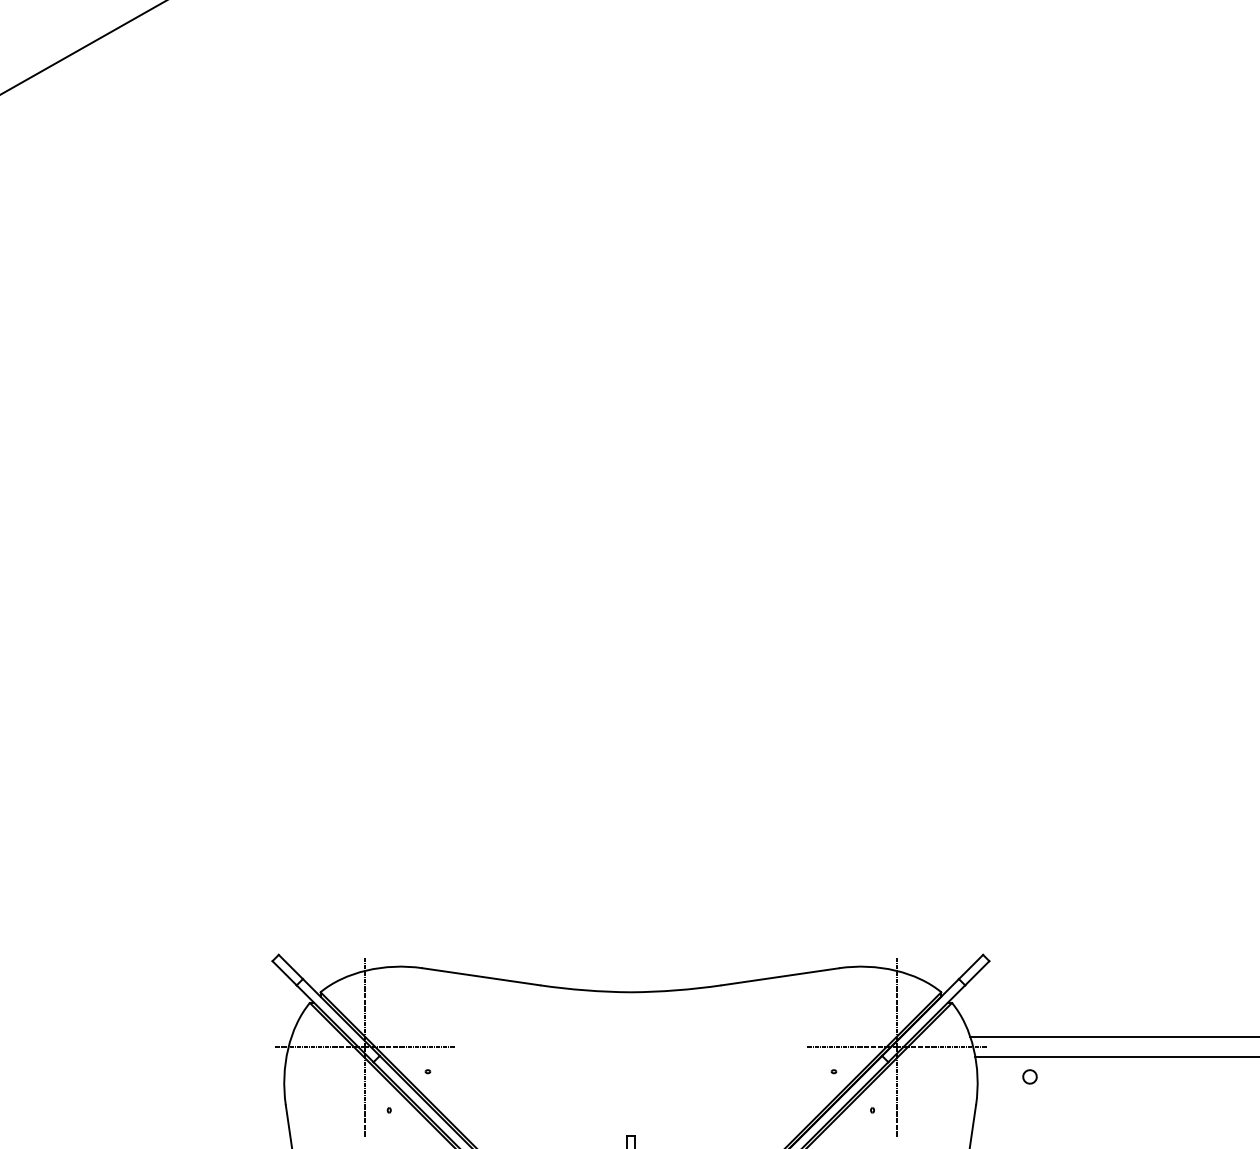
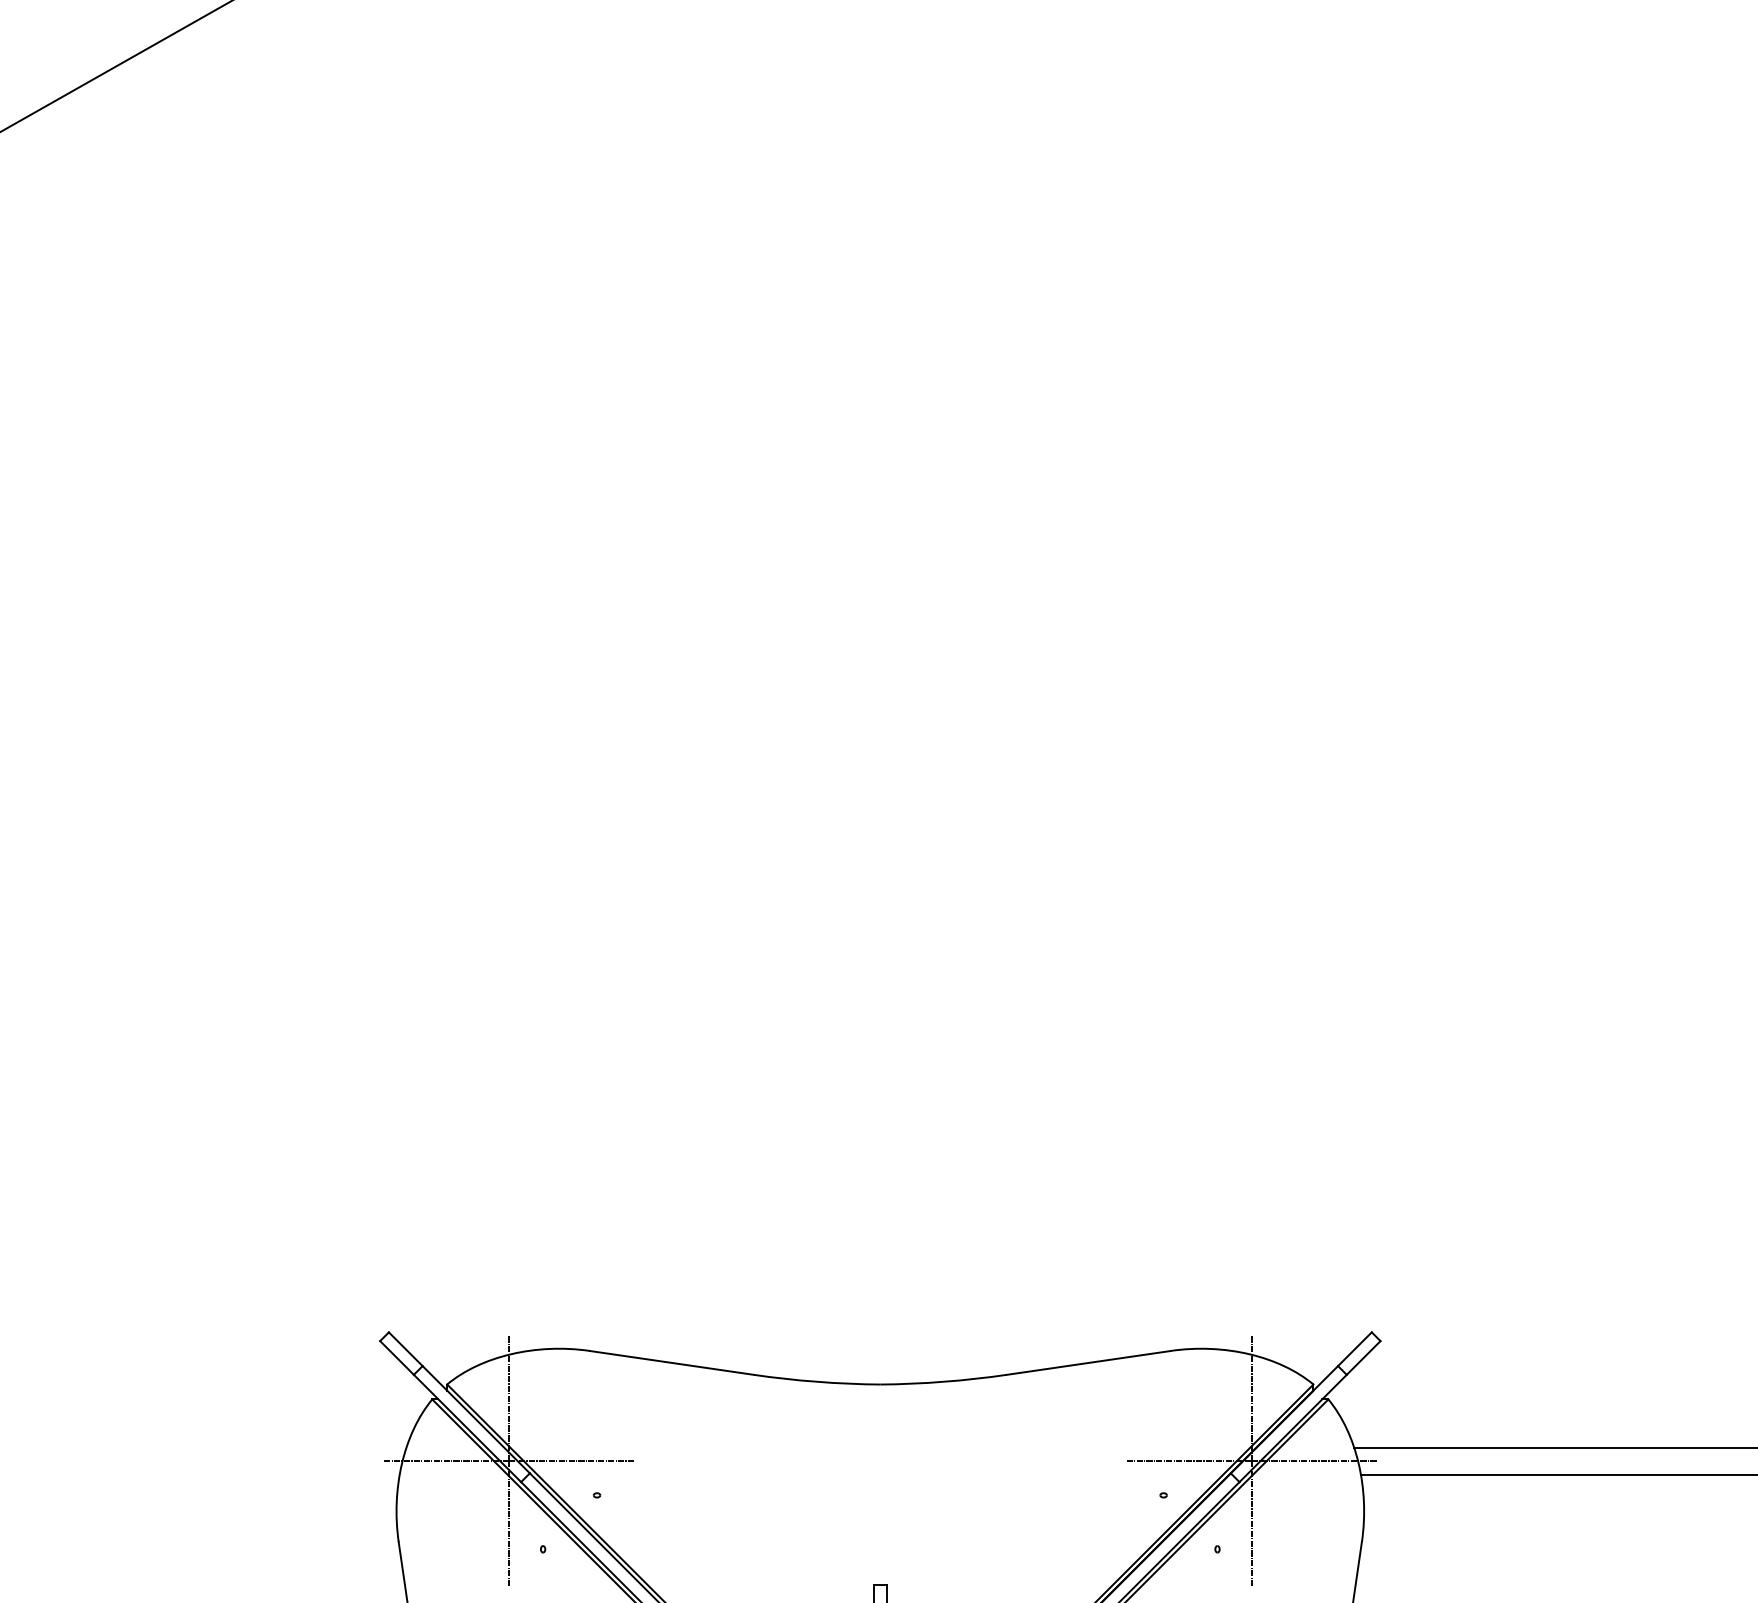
part: (1029, 1076) -> (1436, 1502), removed

